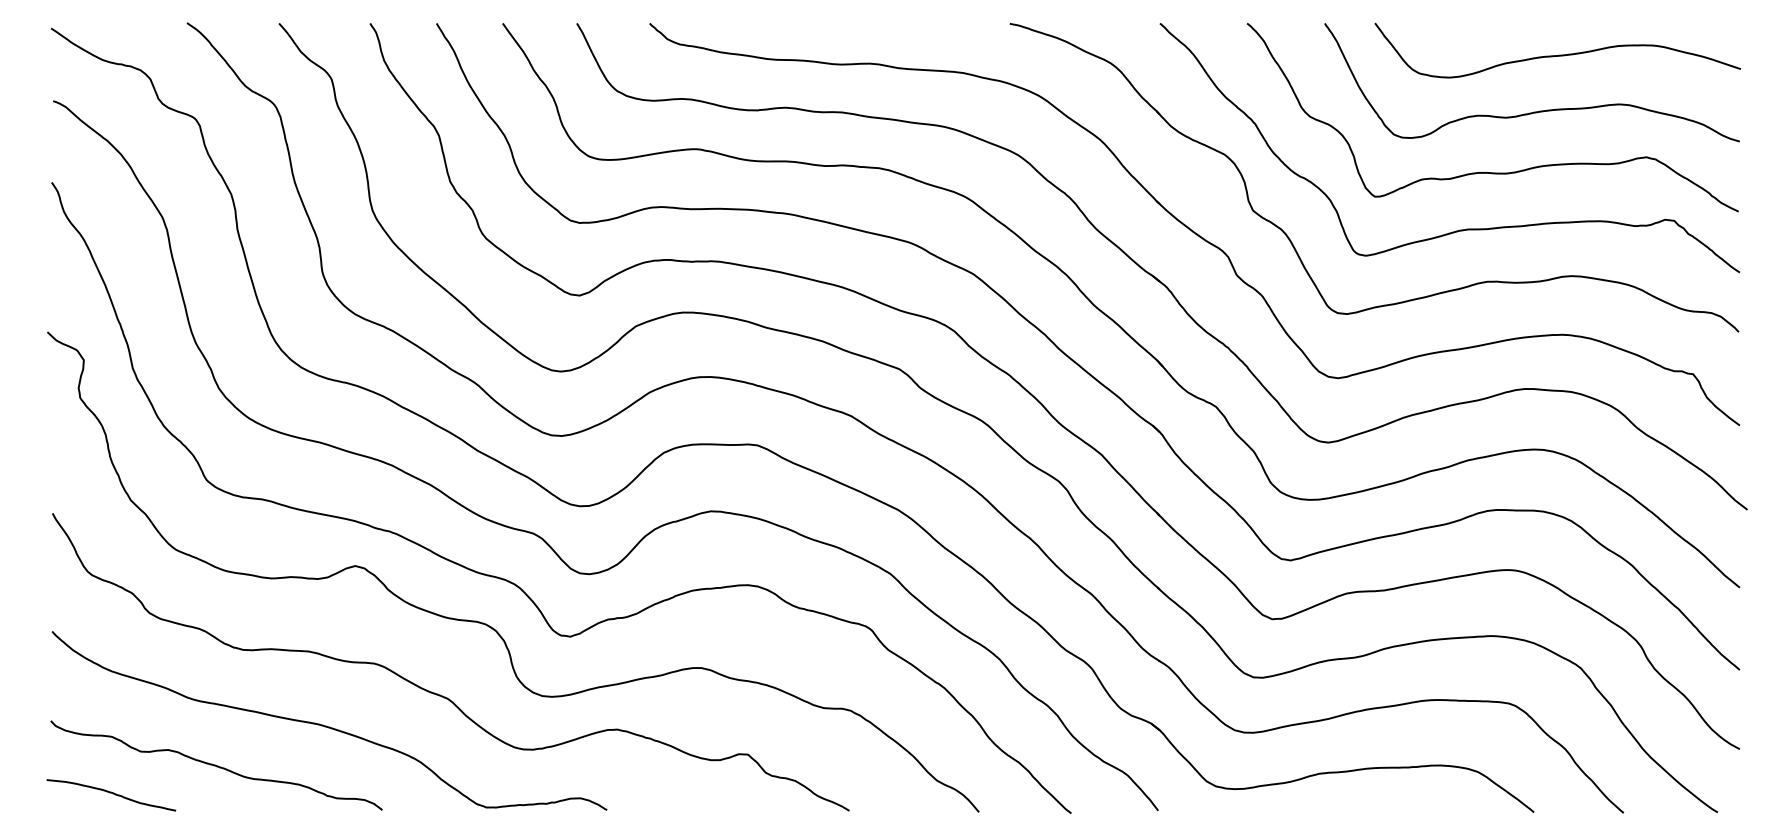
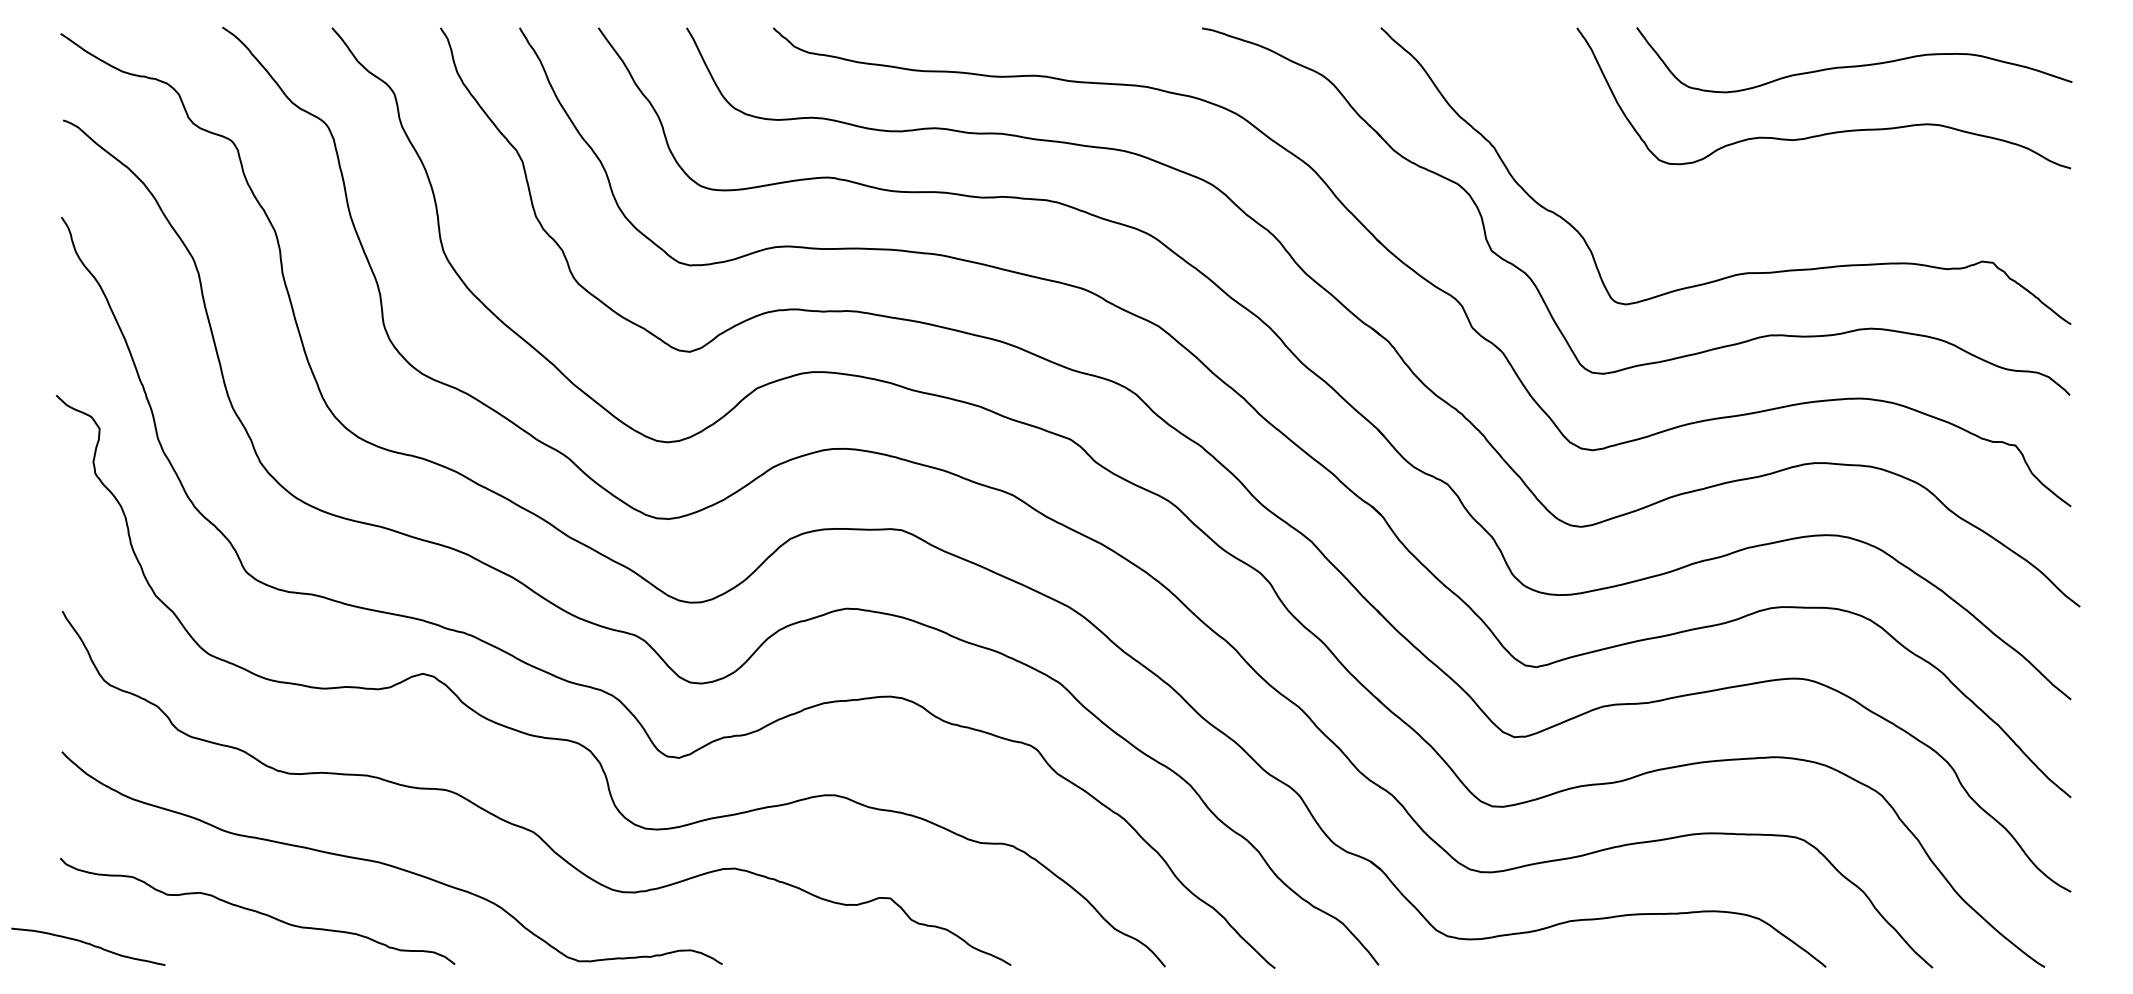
curve: (1492, 172) -> (1776, 205), removed
curve: (111, 793) -> (88, 944), moved

